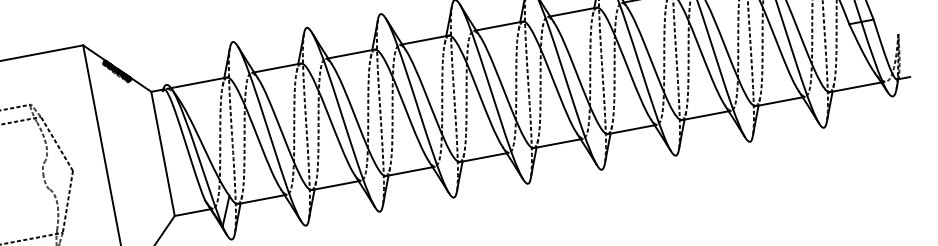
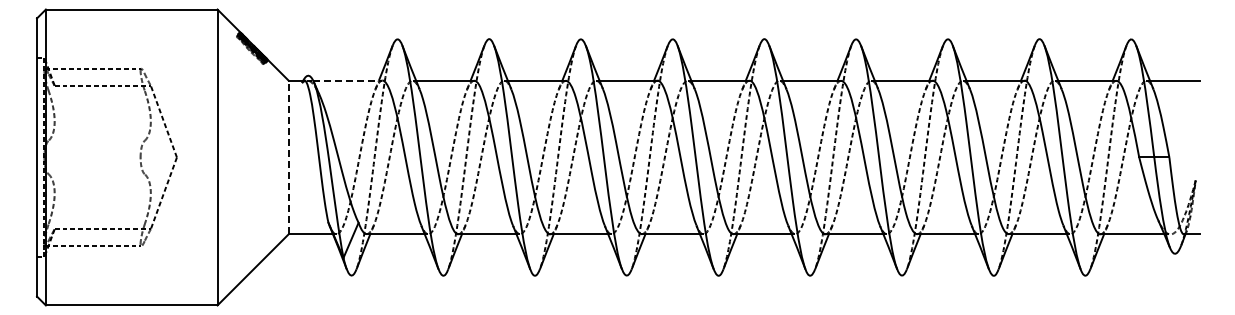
line: (198, 82) -> (347, 80), solid -> dashed
line: (162, 153) -> (288, 157), solid -> dashed

